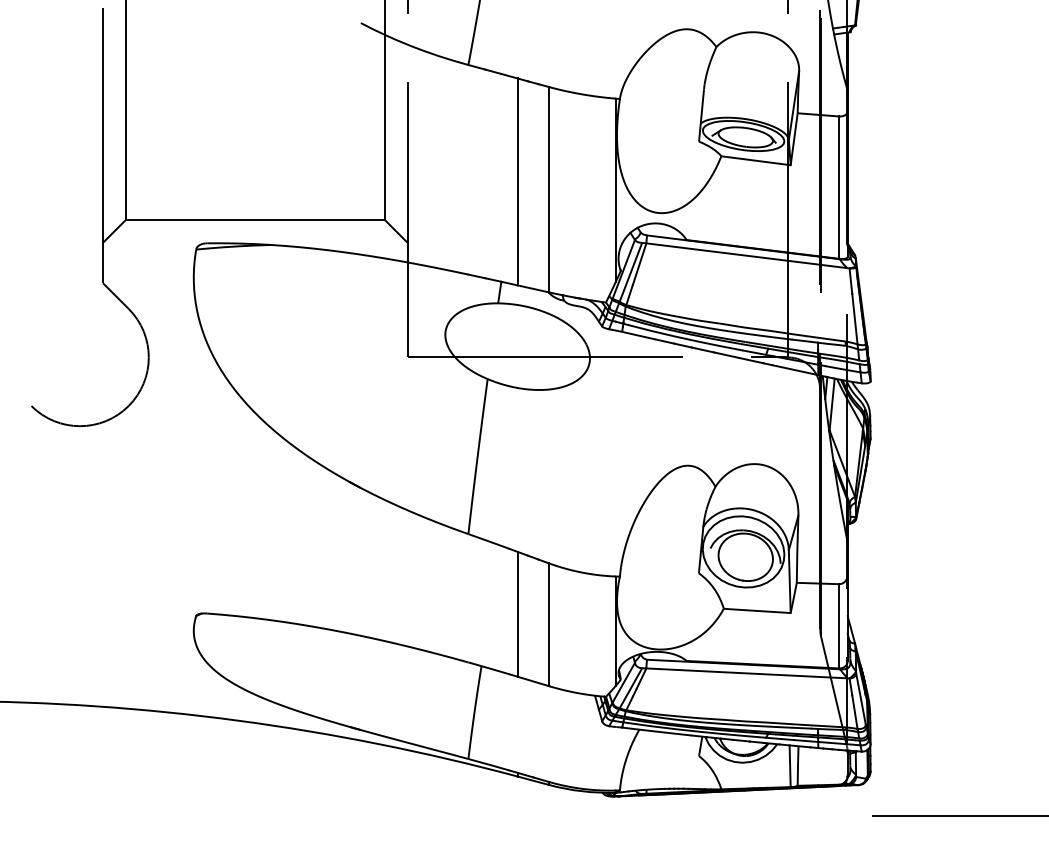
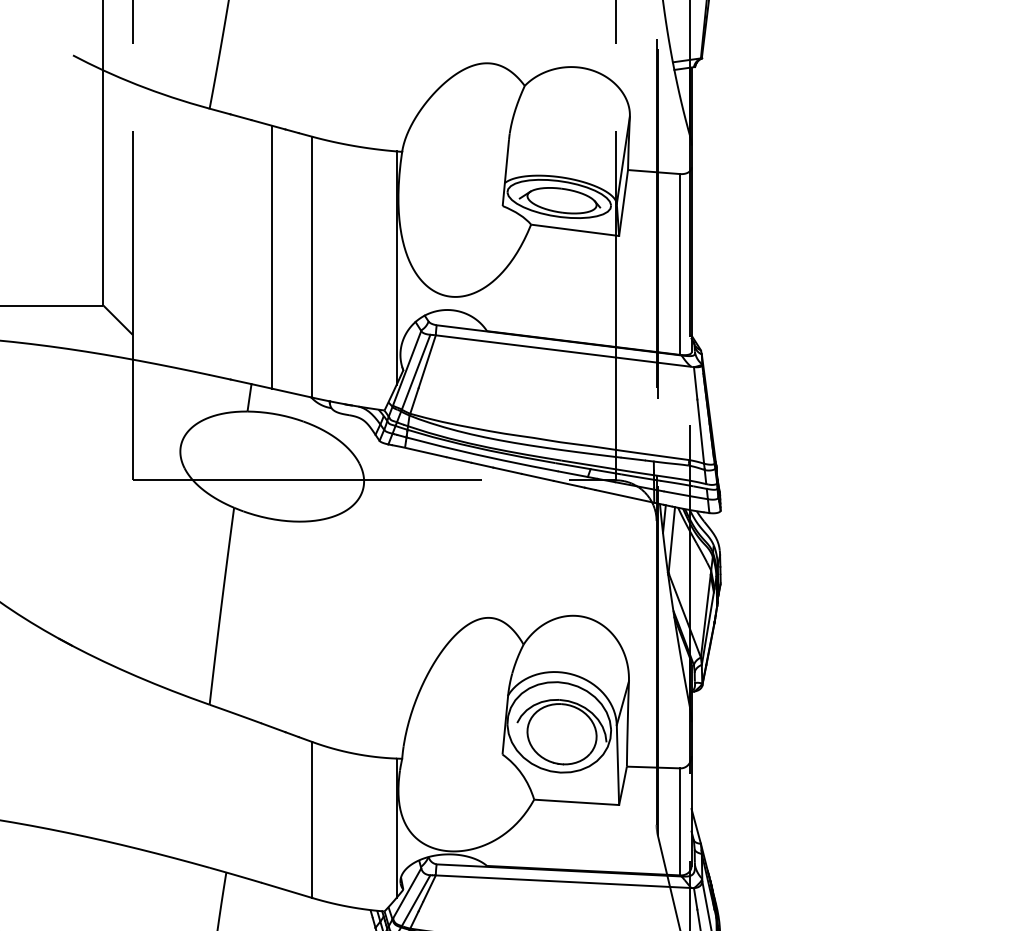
line: (517, 613) -> (272, 805), removed

